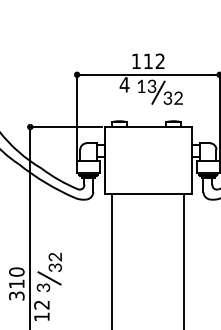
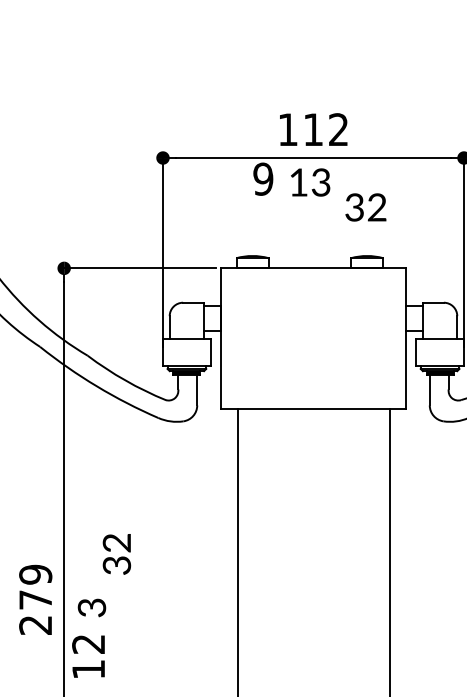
text: (124, 84) -> (263, 178), 4 -> 9
line: (158, 92) -> (334, 195), removed
line: (49, 278) -> (104, 588), removed
text: (16, 283) -> (34, 598), 310 -> 279

